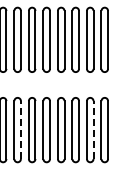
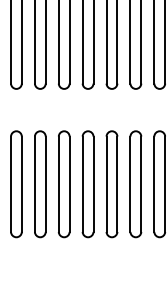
line: (20, 130) -> (21, 184), dashed -> solid
line: (93, 130) -> (141, 184), dashed -> solid

